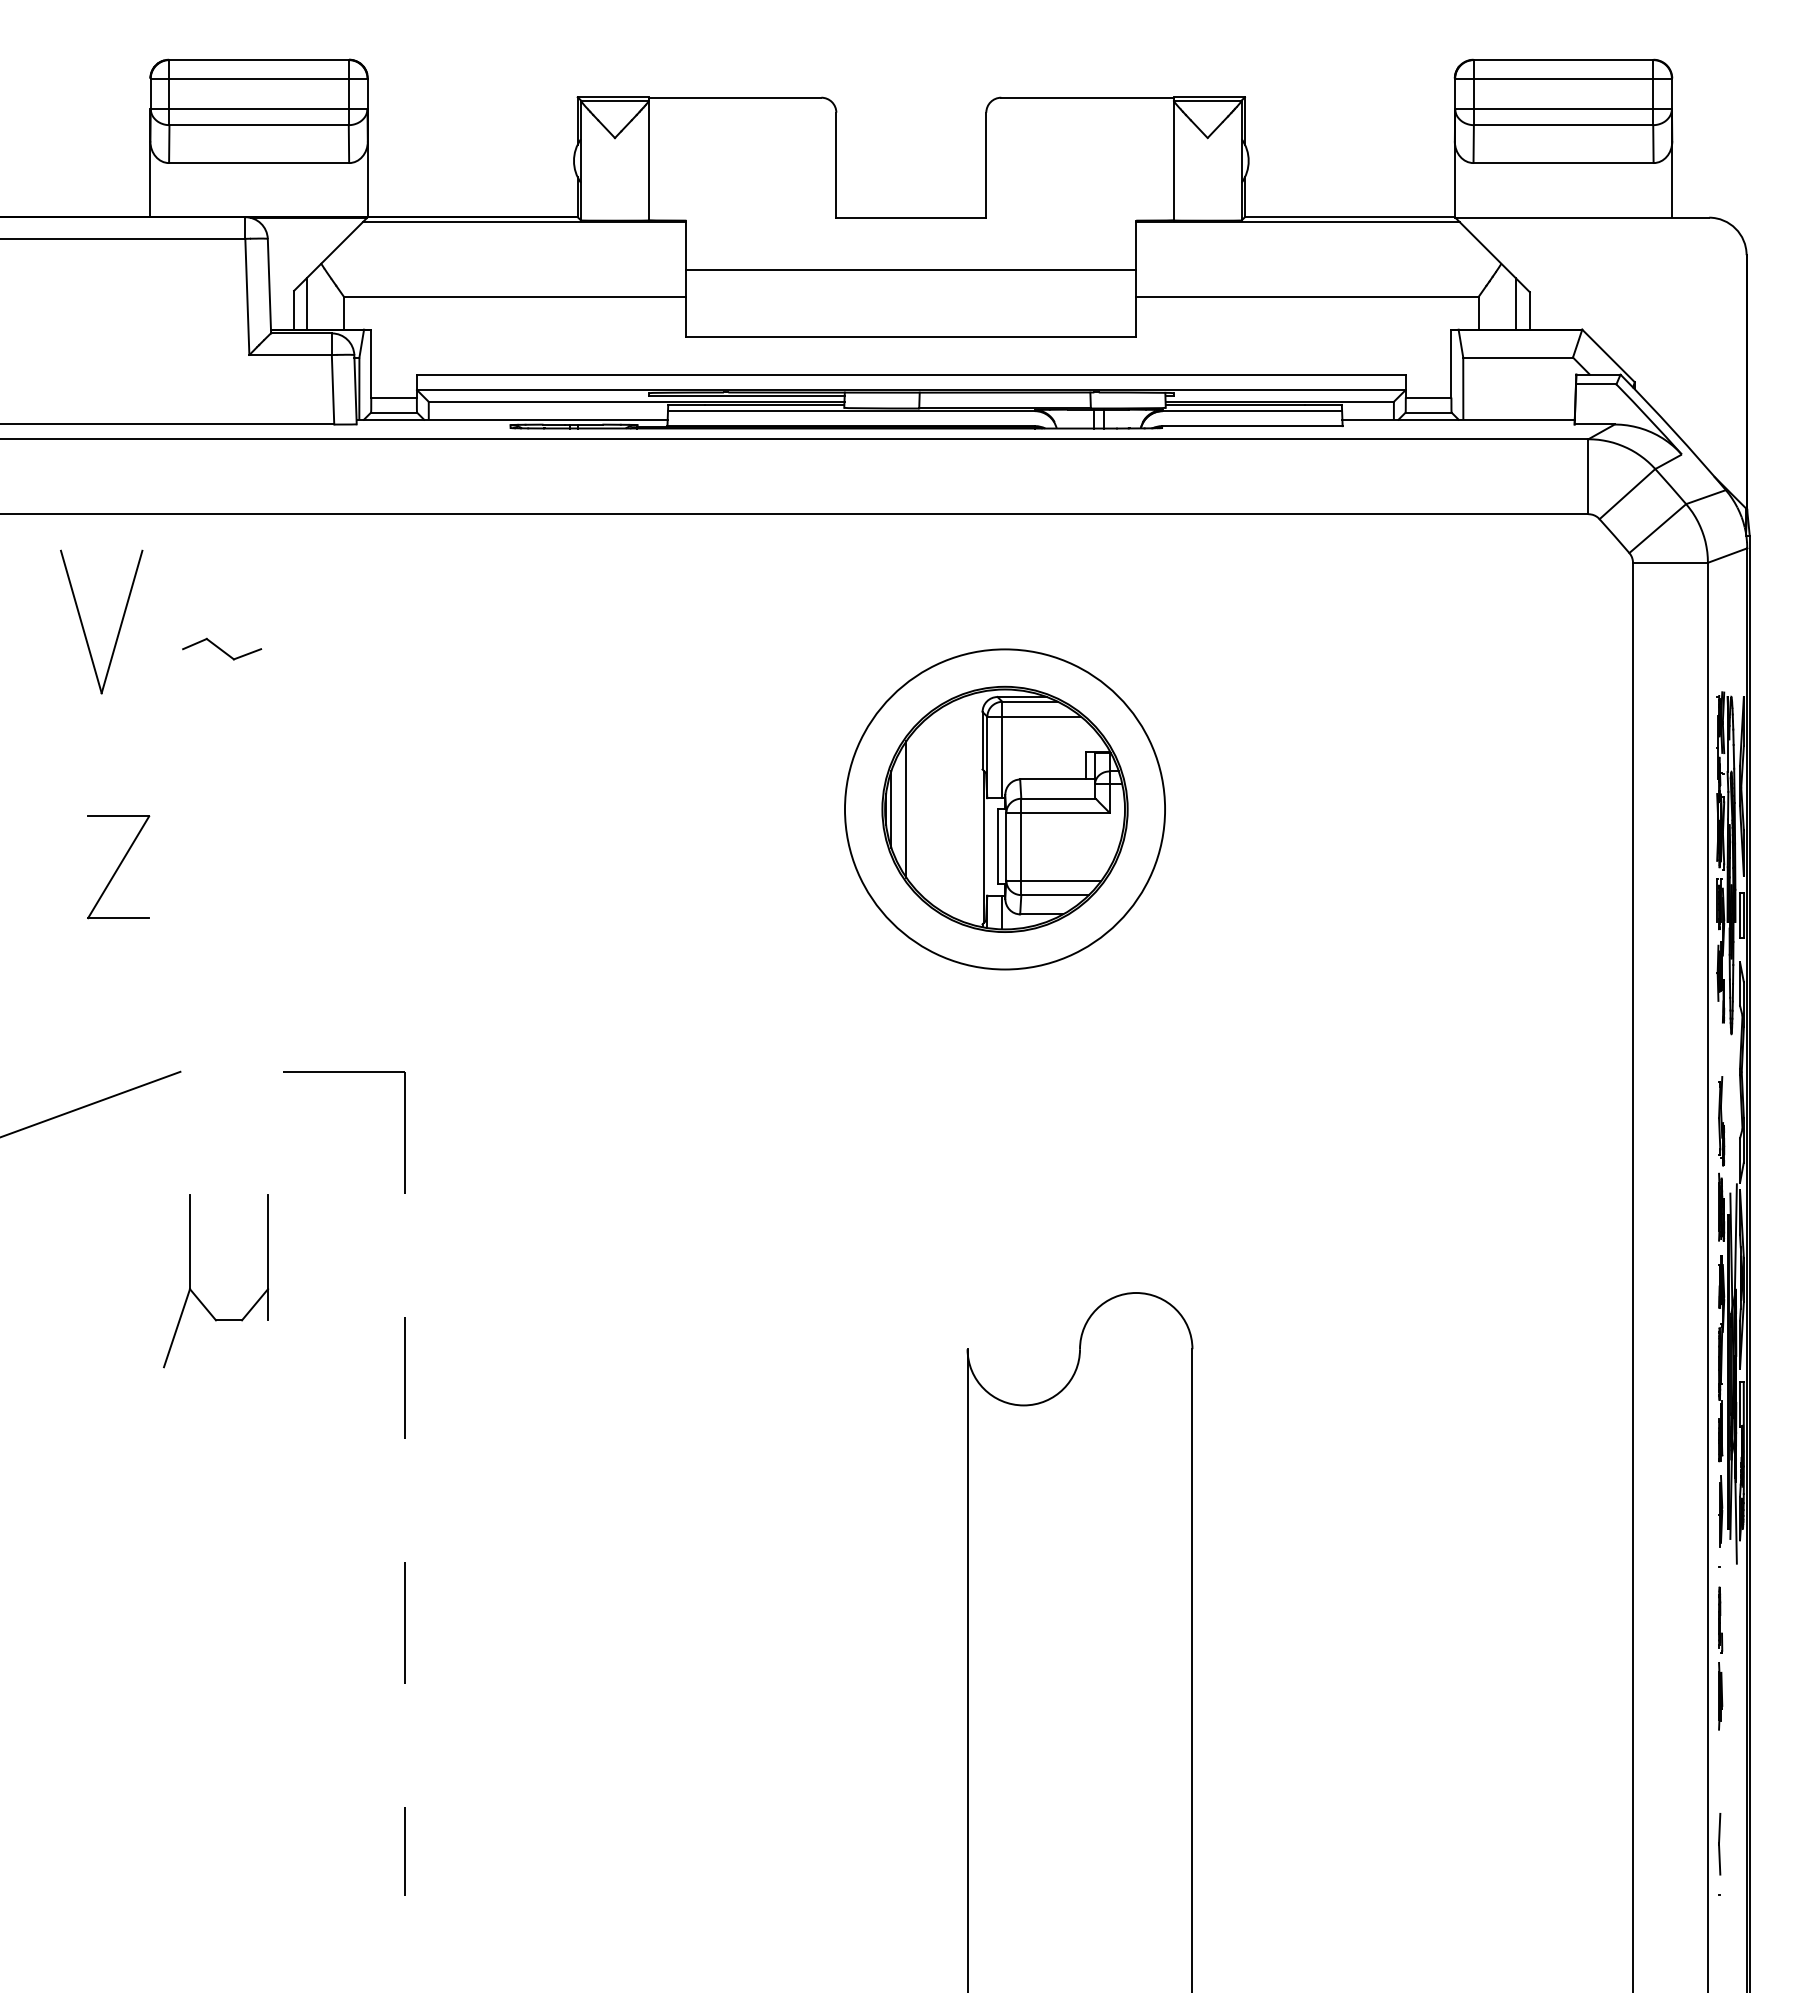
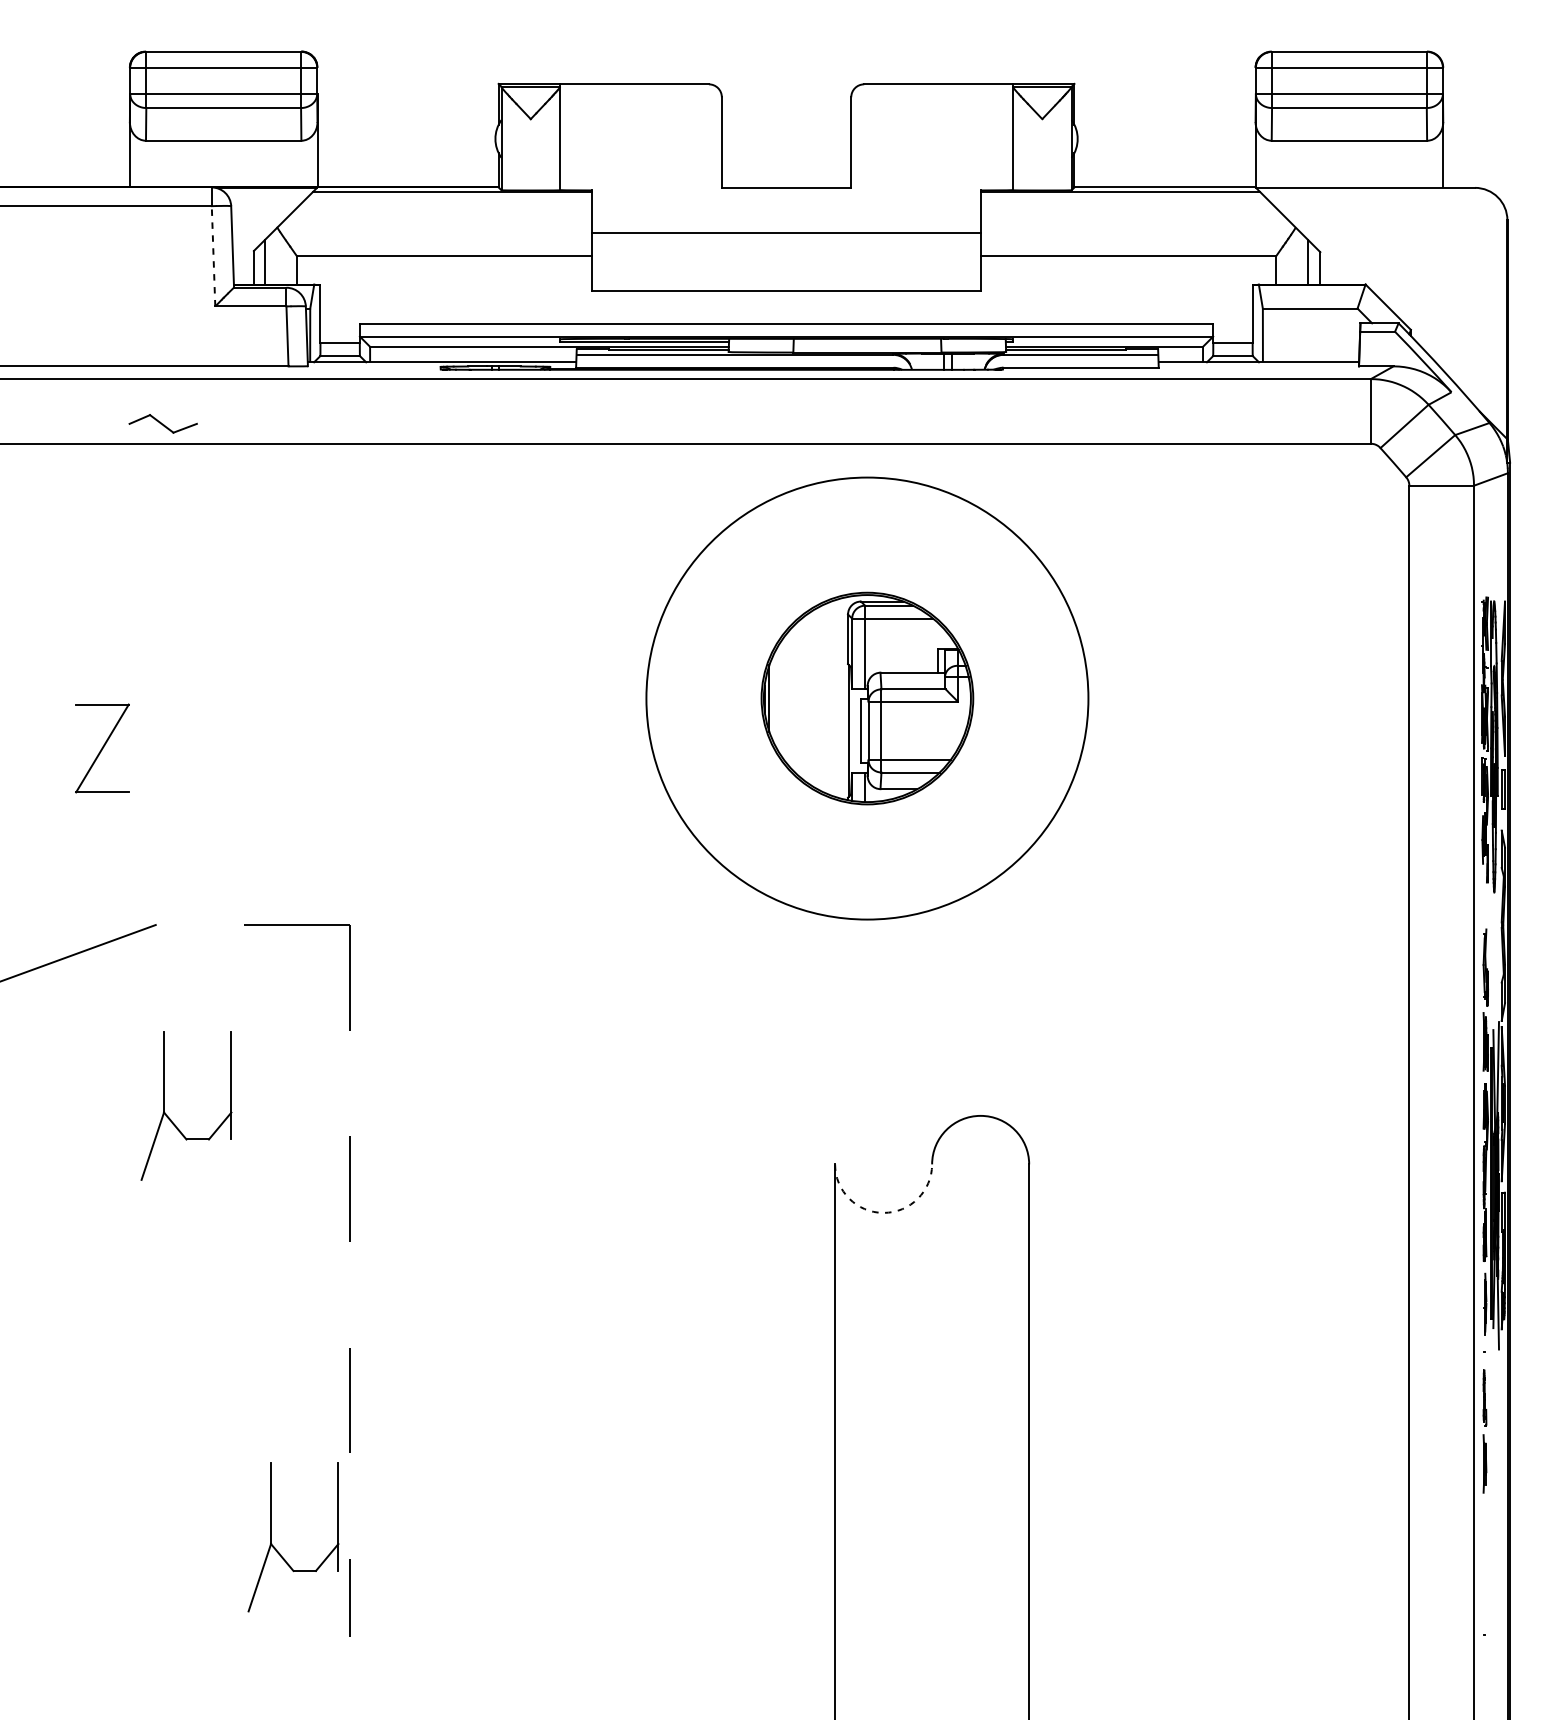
line: (247, 296) -> (213, 255), solid -> dashed
part: (84, 628) -> (72, 542), removed
part: (222, 648) -> (163, 423), moved
line: (906, 809) -> (782, 698), removed
circle: (1005, 809) -> (867, 698), size x1.6
arc: (1023, 1405) -> (883, 1212), solid -> dashed
part: (323, 1798) -> (279, 1552), added
line: (1719, 1844) -> (1484, 1591), removed

